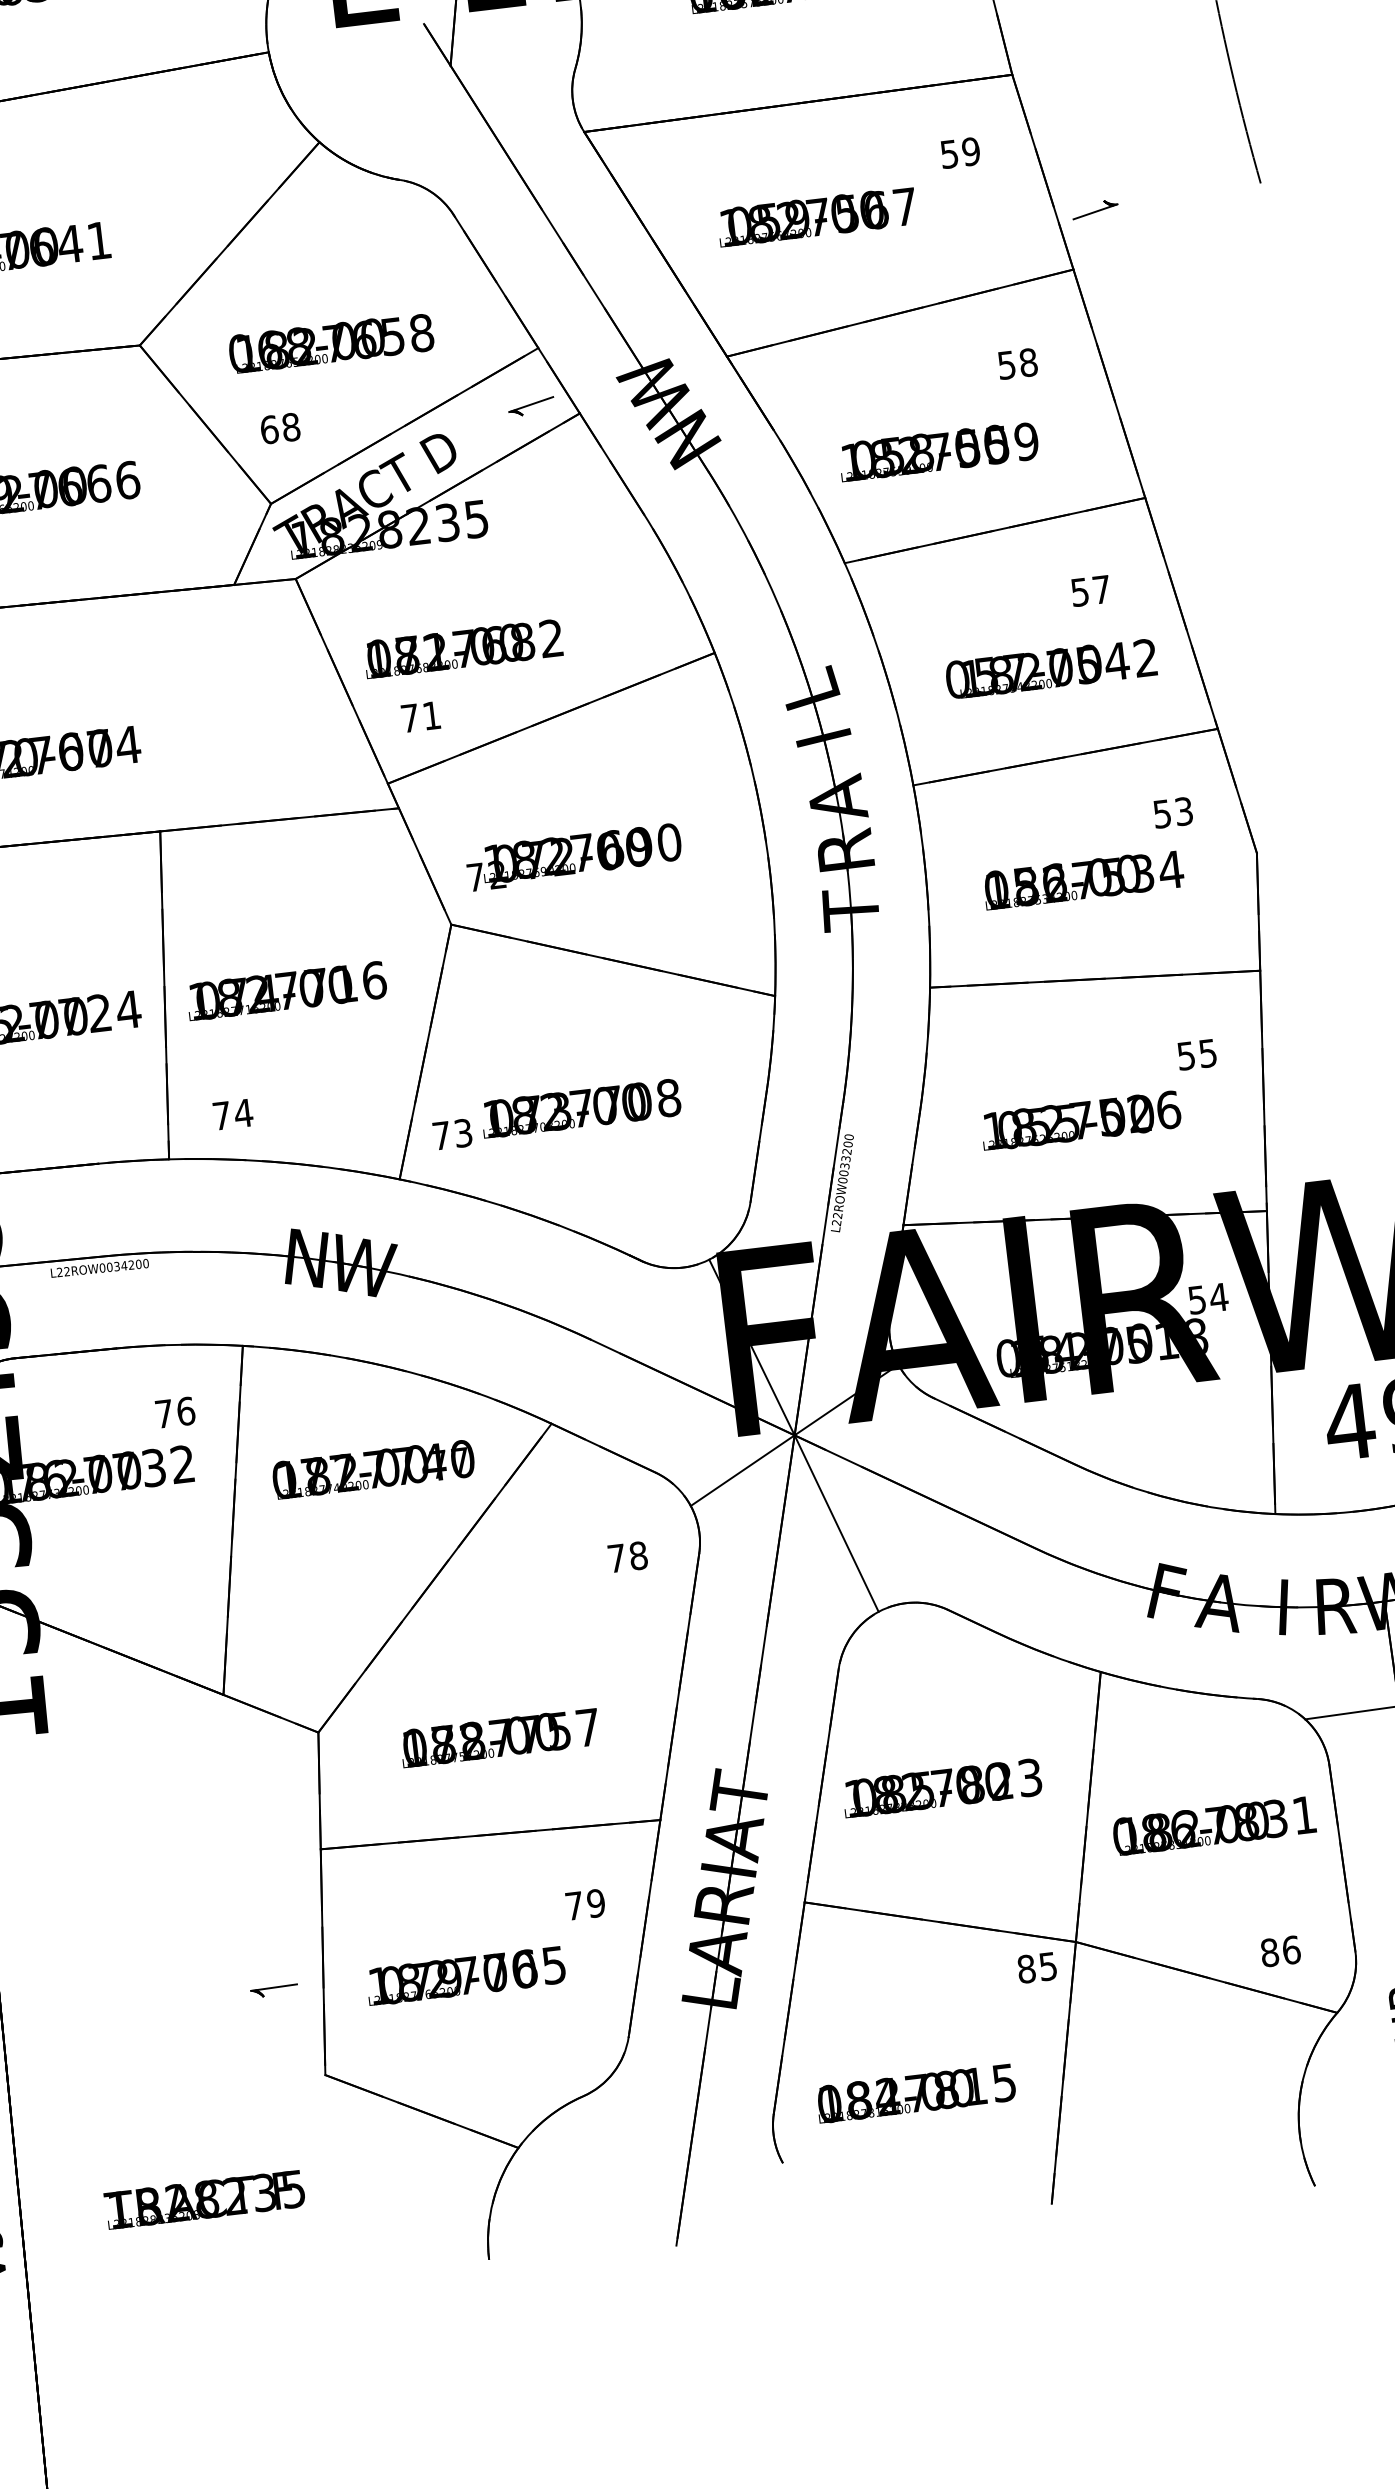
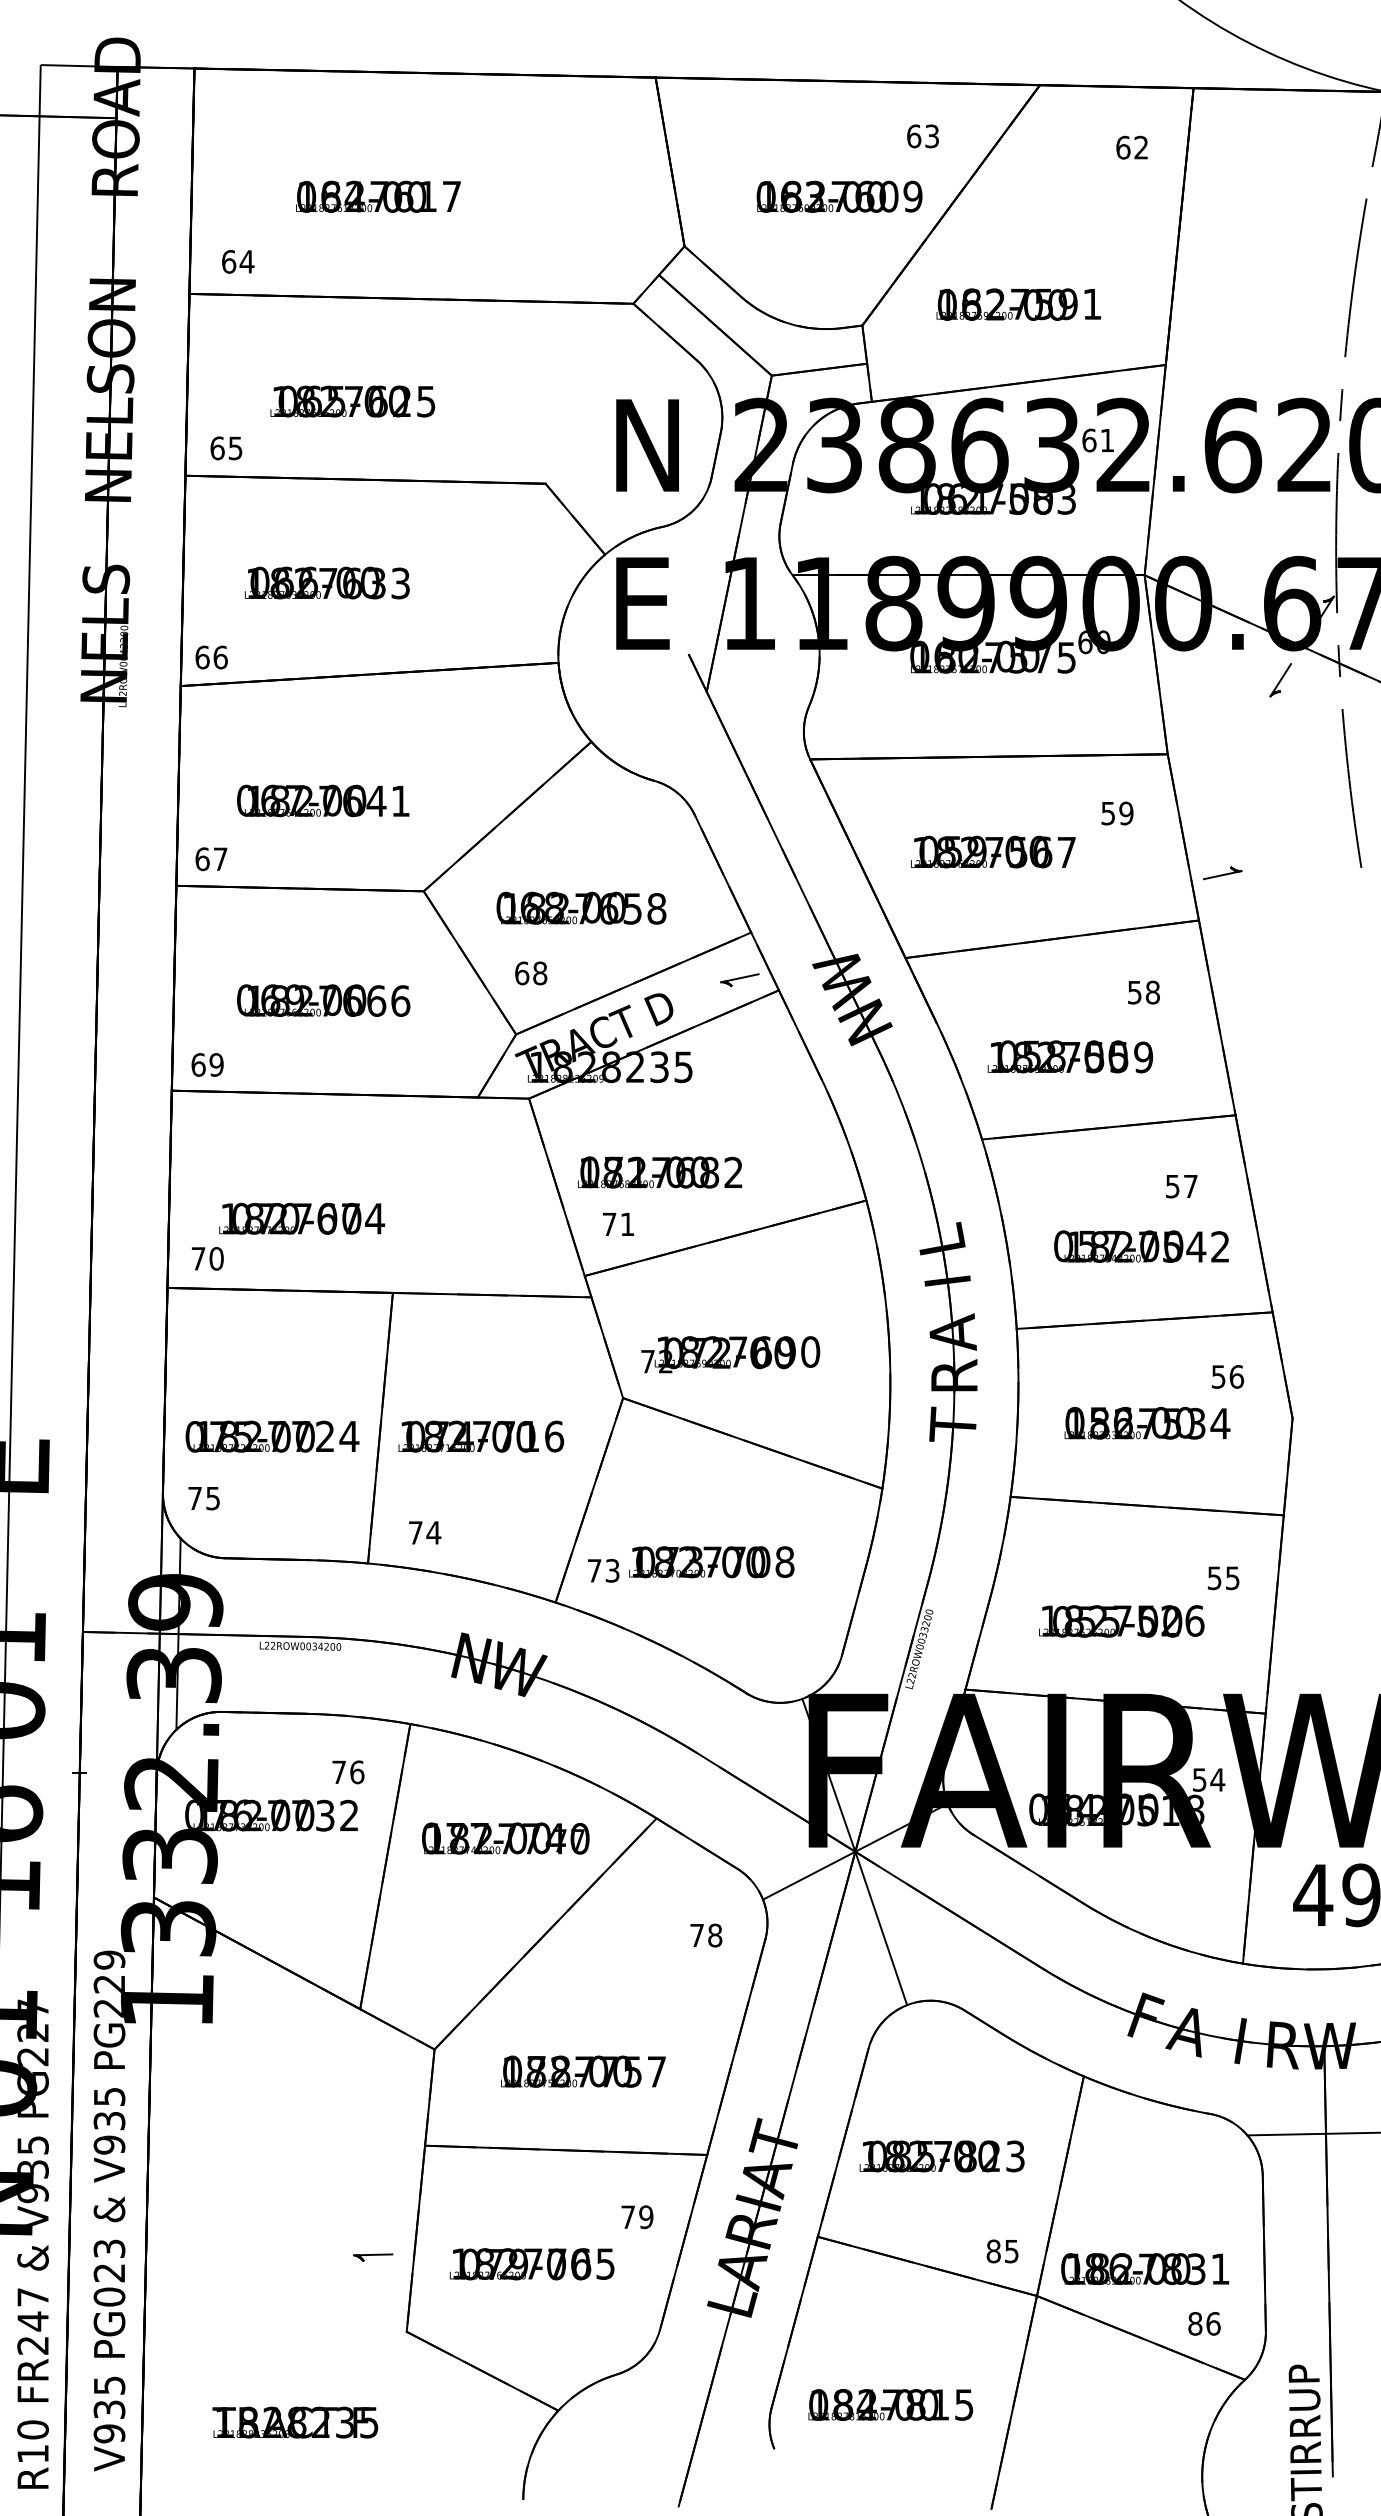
text: (1183, 811) -> (1236, 1376), 53 -> 56
text: (1214, 1826) -> (1145, 2269), moved
text: (1037, 1967) -> (1002, 2251), moved

